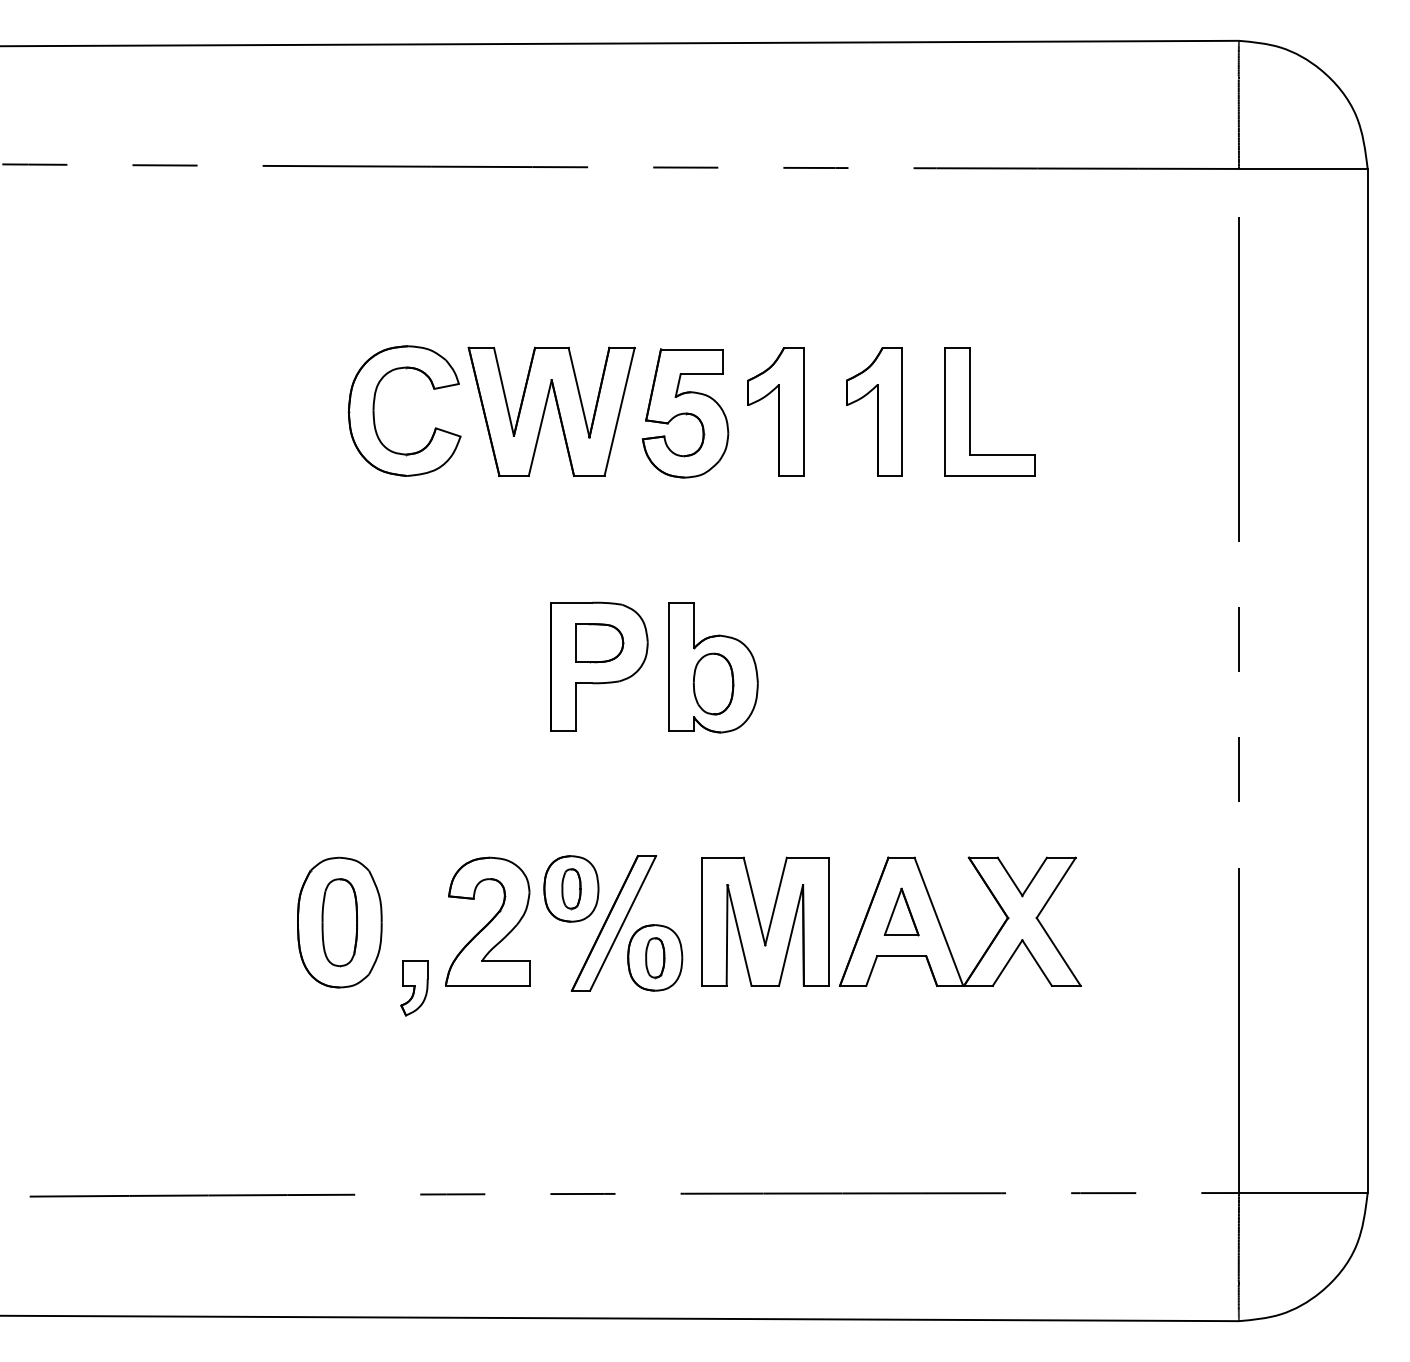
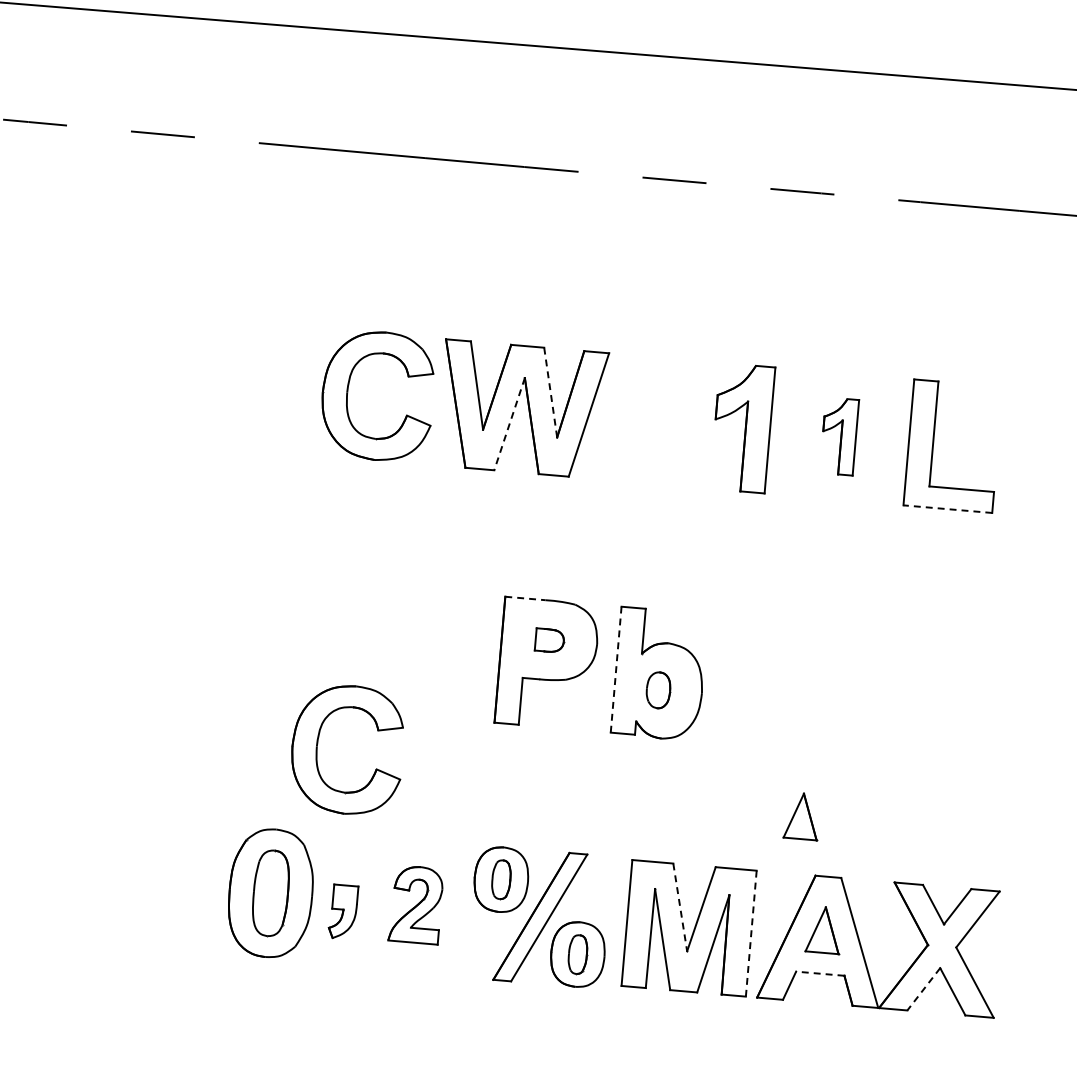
line: (579, 392) -> (551, 392), solid -> dashed
part: (874, 411) -> (839, 436), size x0.6
part: (685, 413) -> (653, 422), removed
line: (540, 428) -> (509, 424), solid -> dashed
line: (989, 476) -> (947, 509), solid -> dashed
line: (571, 602) -> (525, 598), solid -> dashed
part: (599, 643) -> (549, 640), size x0.6
line: (669, 666) -> (616, 669), solid -> dashed
part: (713, 683) -> (658, 689), size x0.6
part: (374, 770) -> (317, 746), added
part: (869, 798) -> (801, 815), added
line: (754, 901) -> (680, 907), solid -> dashed
part: (487, 921) -> (416, 904), size x0.6
line: (828, 922) -> (751, 934), solid -> dashed
line: (901, 956) -> (820, 973), solid -> dashed
line: (1007, 963) -> (923, 989), solid -> dashed
part: (414, 988) -> (343, 912), moved

